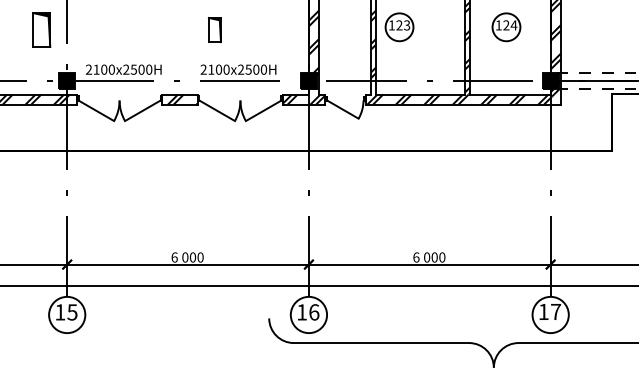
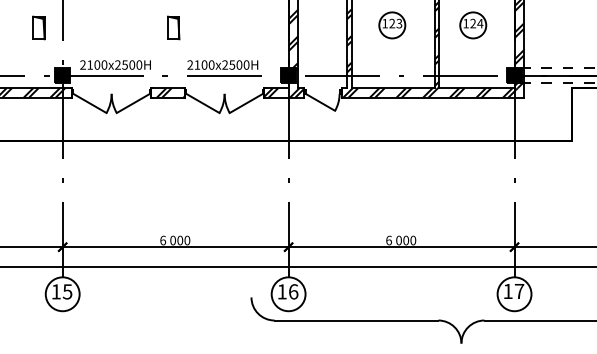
part: (399, 27) -> (392, 25), moved
part: (41, 29) -> (38, 27), size x0.71
part: (214, 29) -> (173, 27), moved

